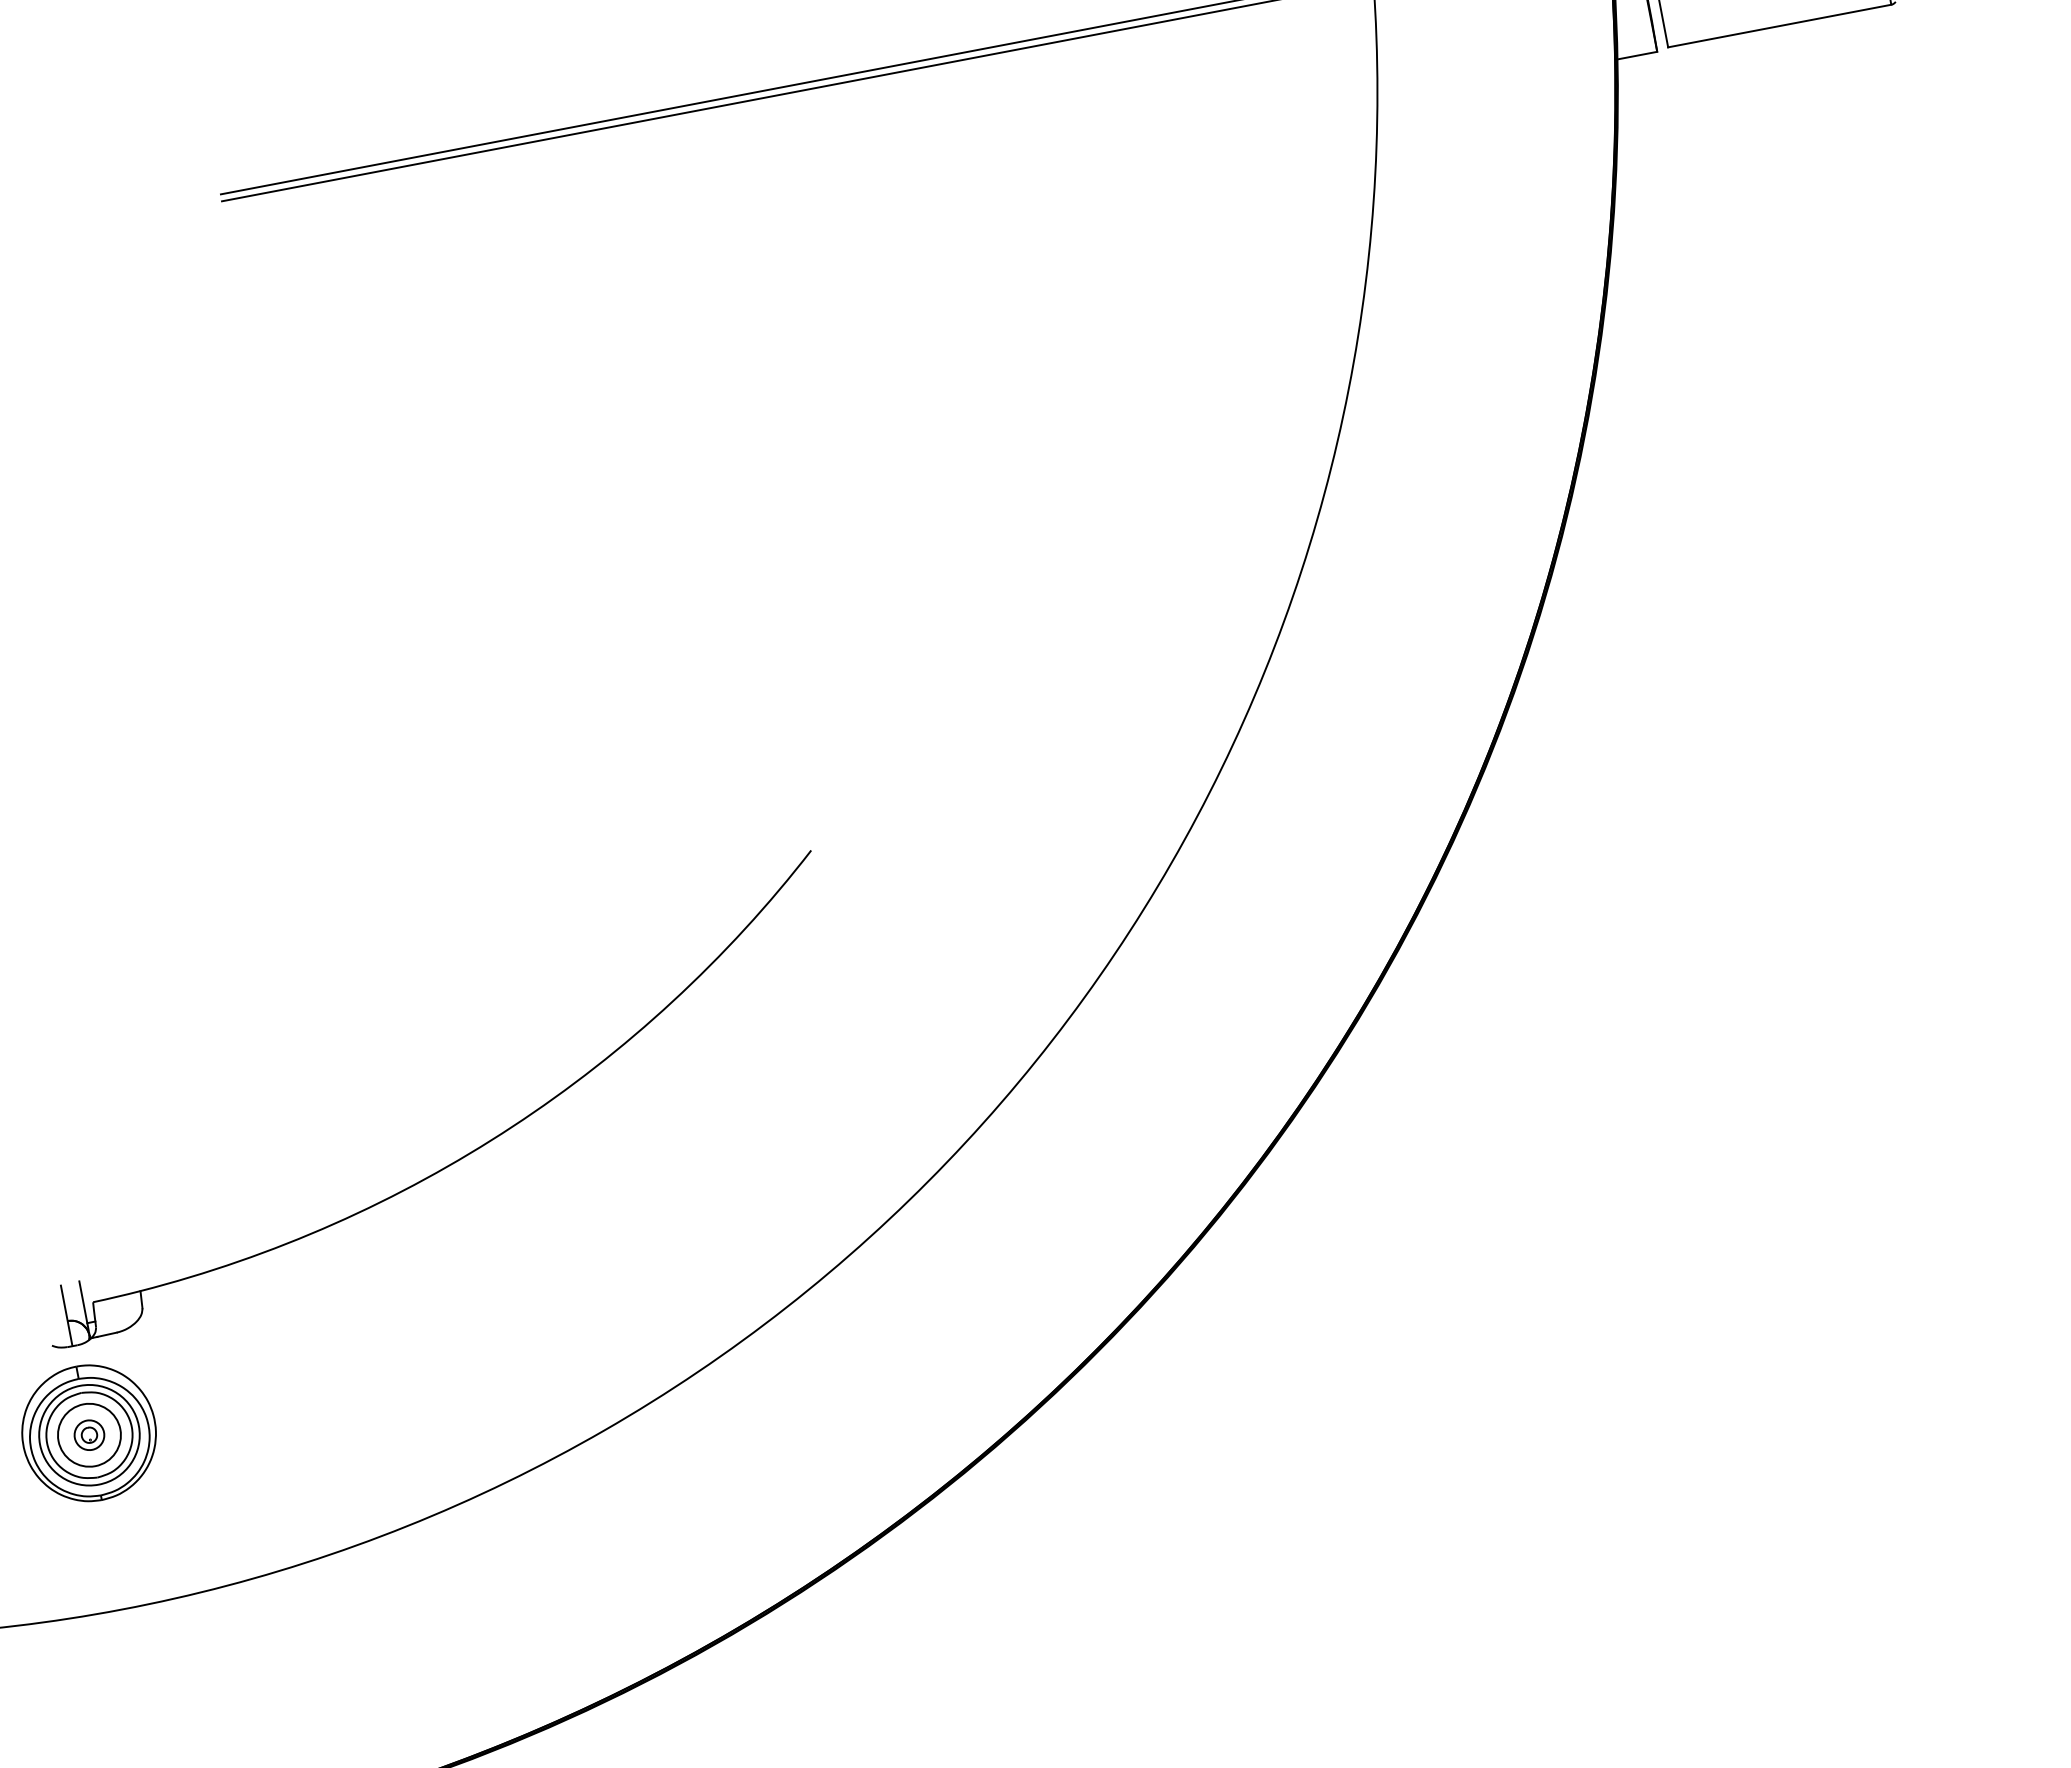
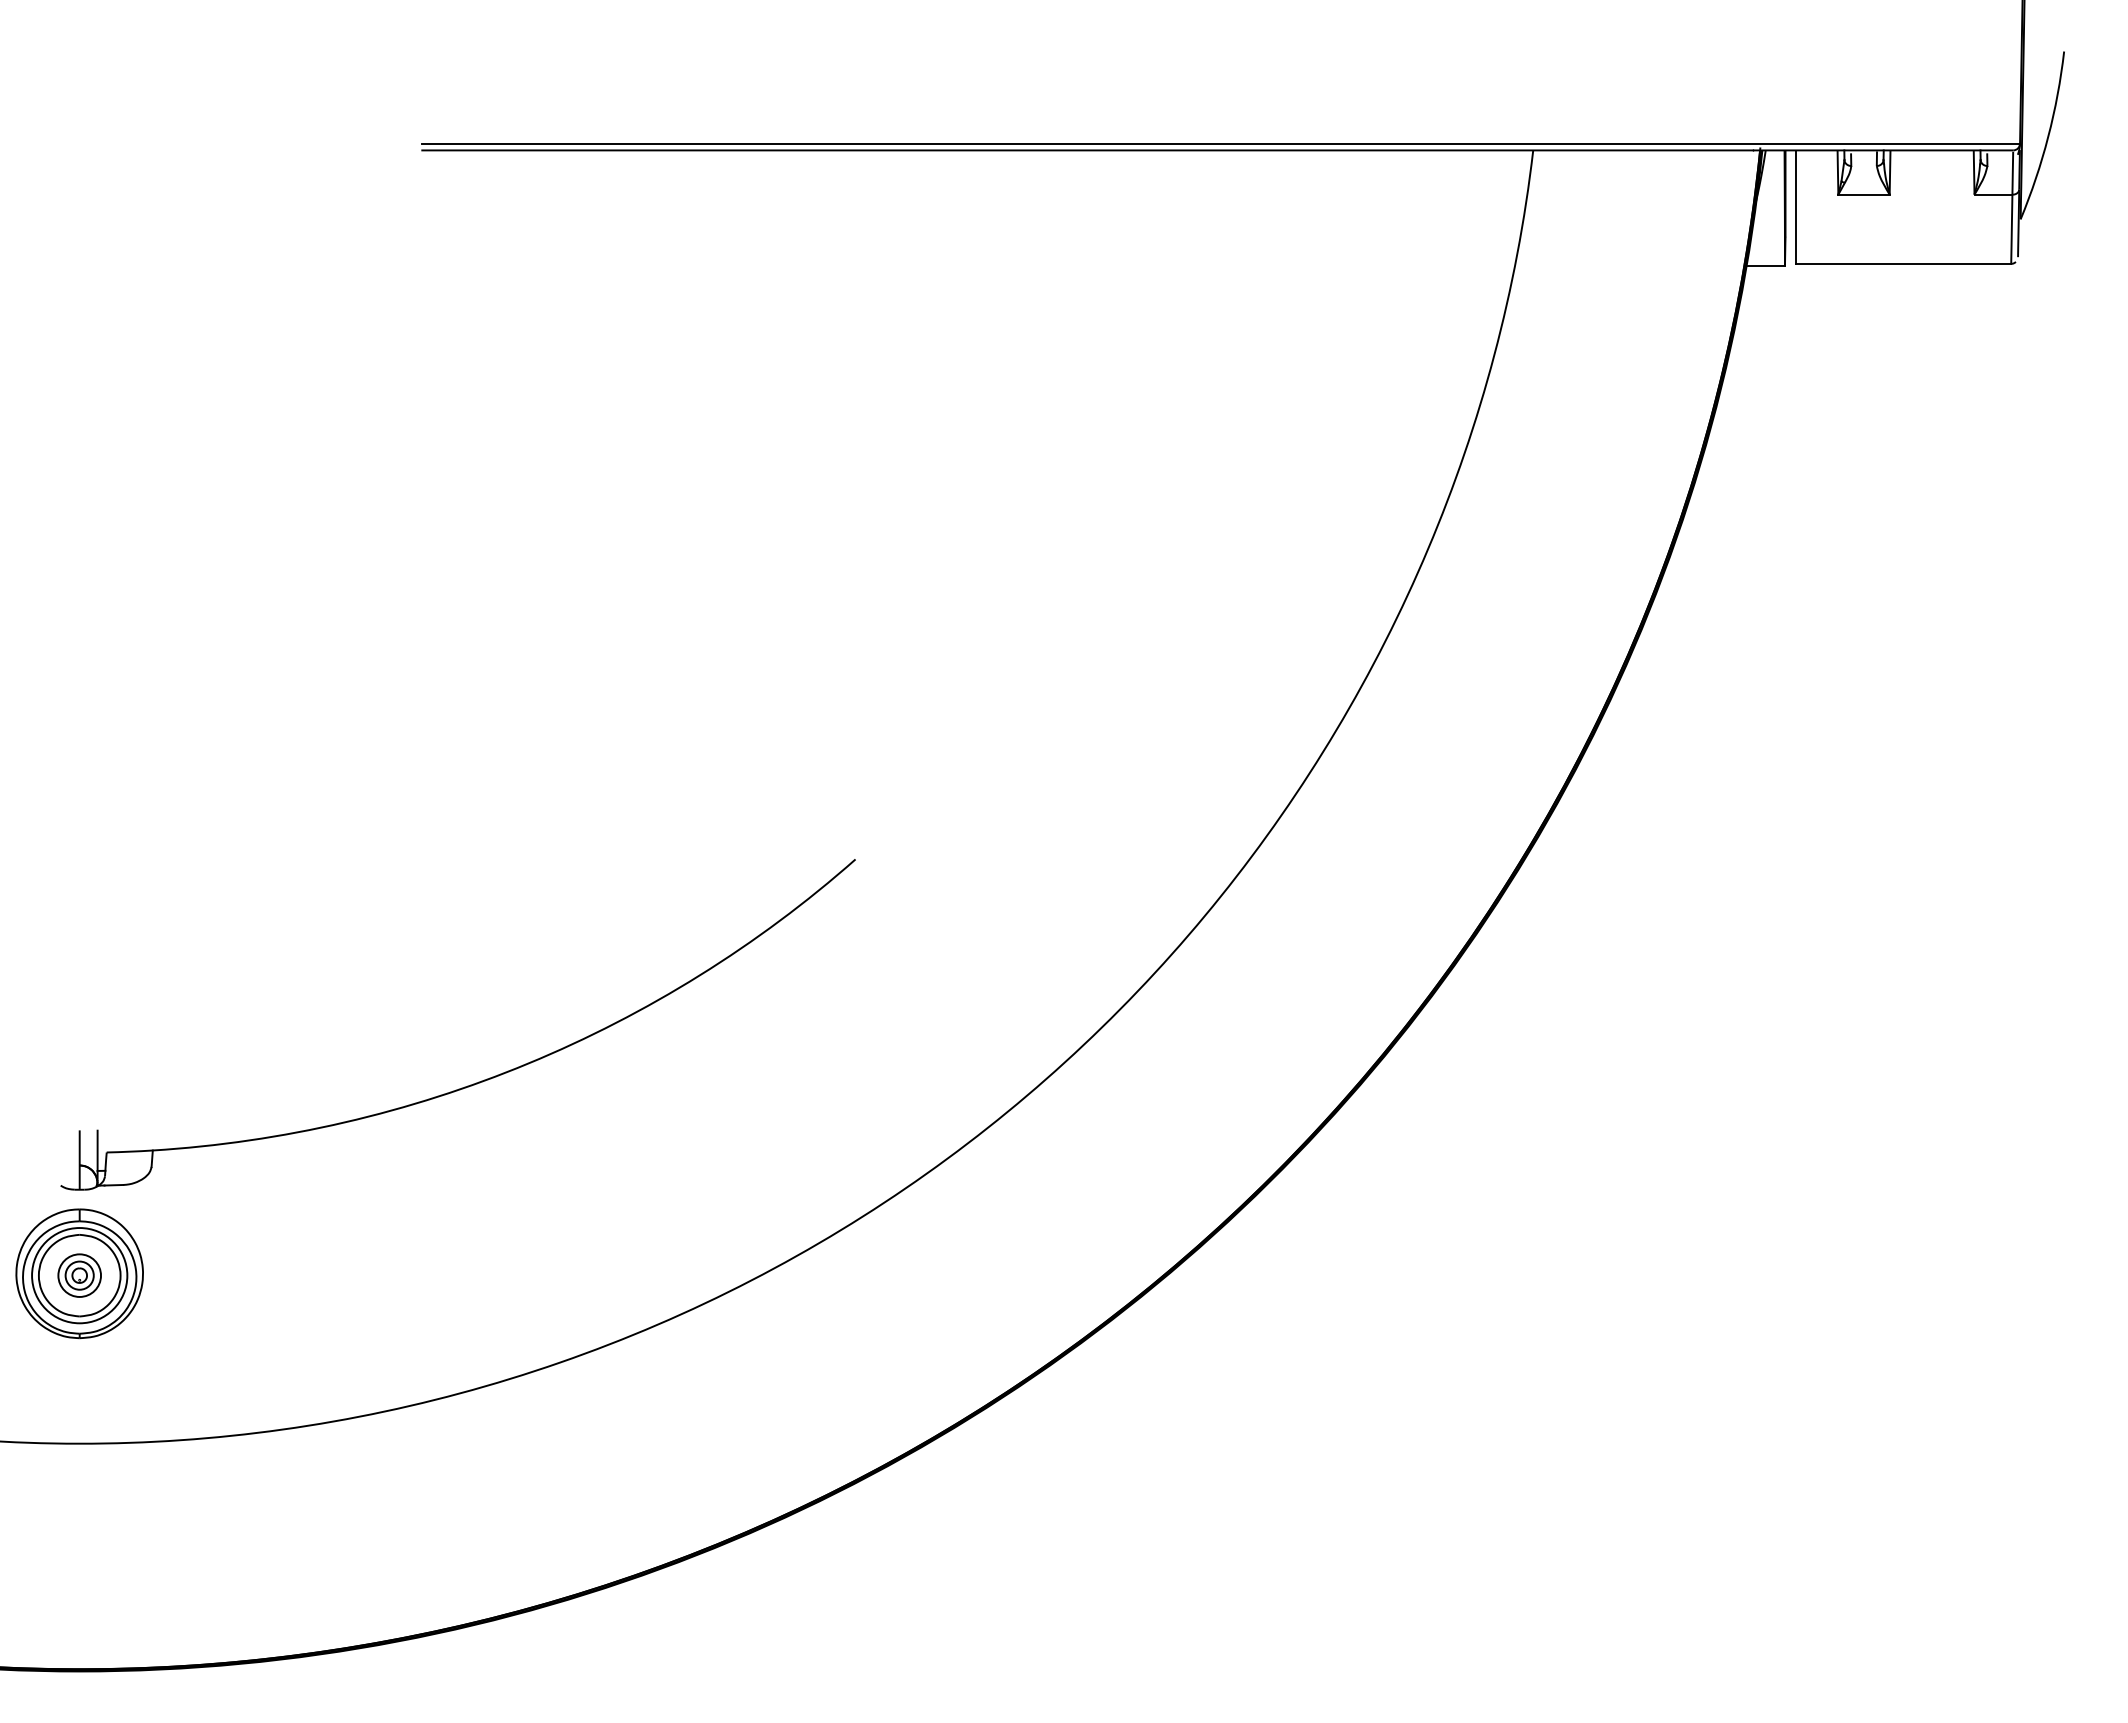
circle: (89, 1435) -> (79, 1275), size x0.71

